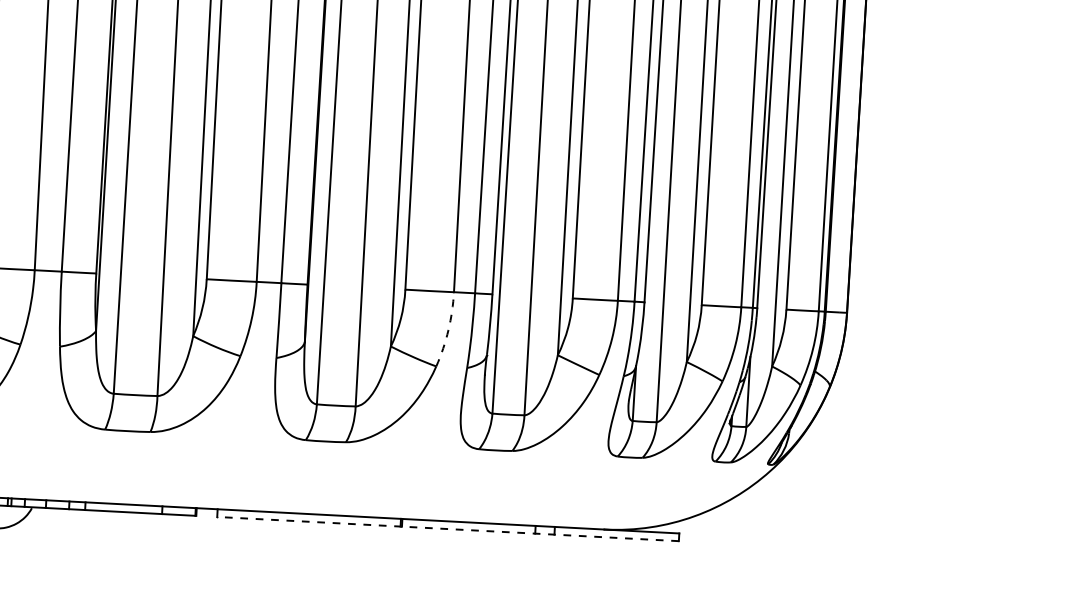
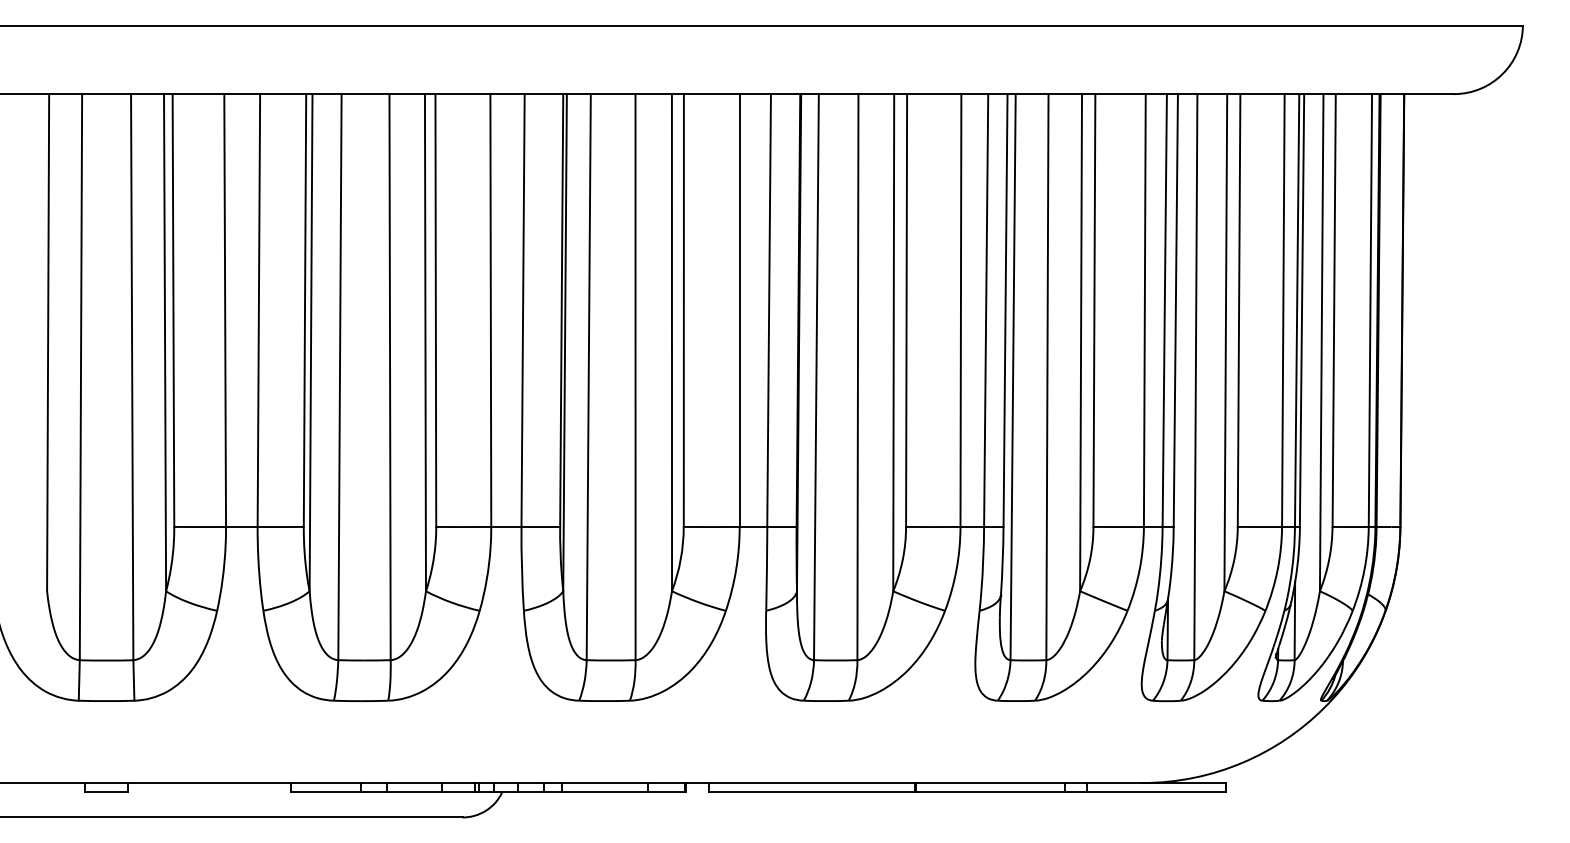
arc: (448, 330) -> (956, 569), dashed -> solid
line: (447, 528) -> (967, 791), dashed -> solid

